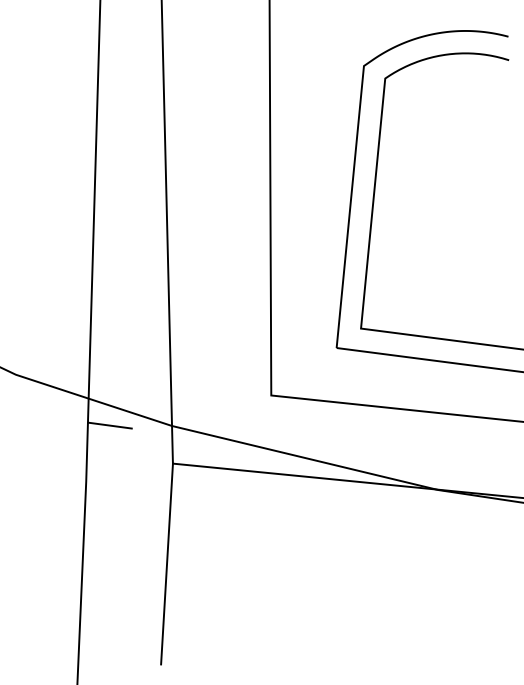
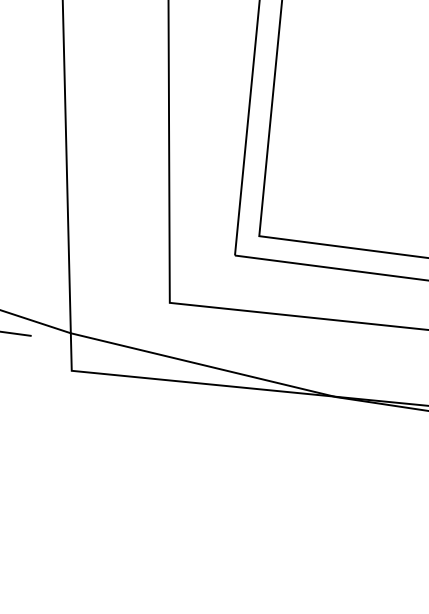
line: (166, 563) -> (65, 470), removed

